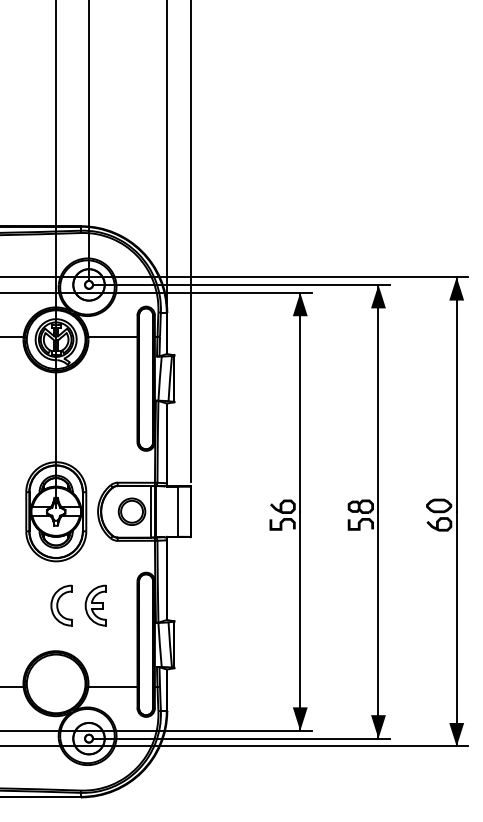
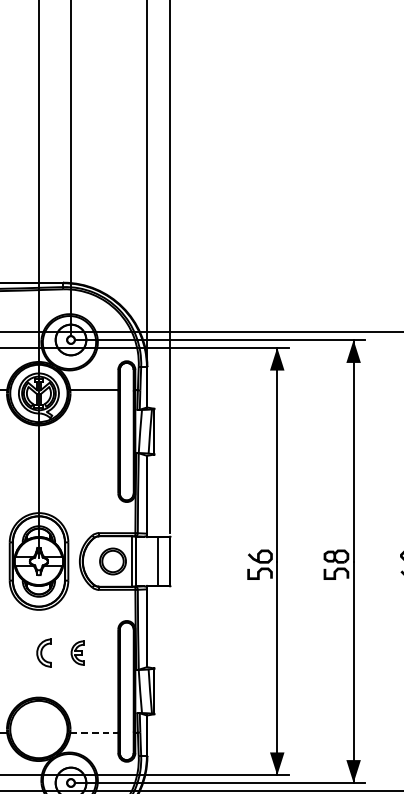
part: (61, 605) -> (44, 652), size x0.7
part: (95, 605) -> (77, 652), size x0.6
line: (112, 687) -> (93, 733), solid -> dashed

